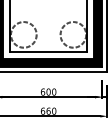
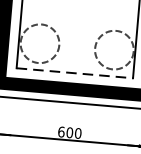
line: (48, 52) -> (74, 73), solid -> dashed

